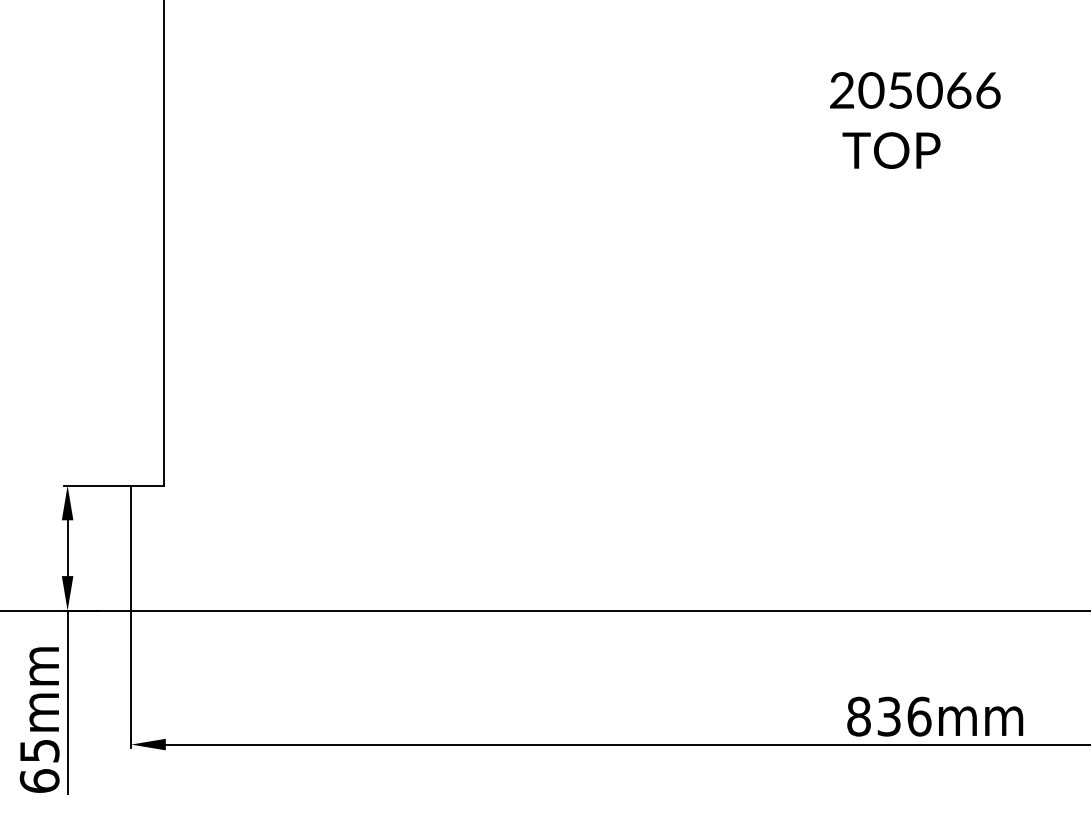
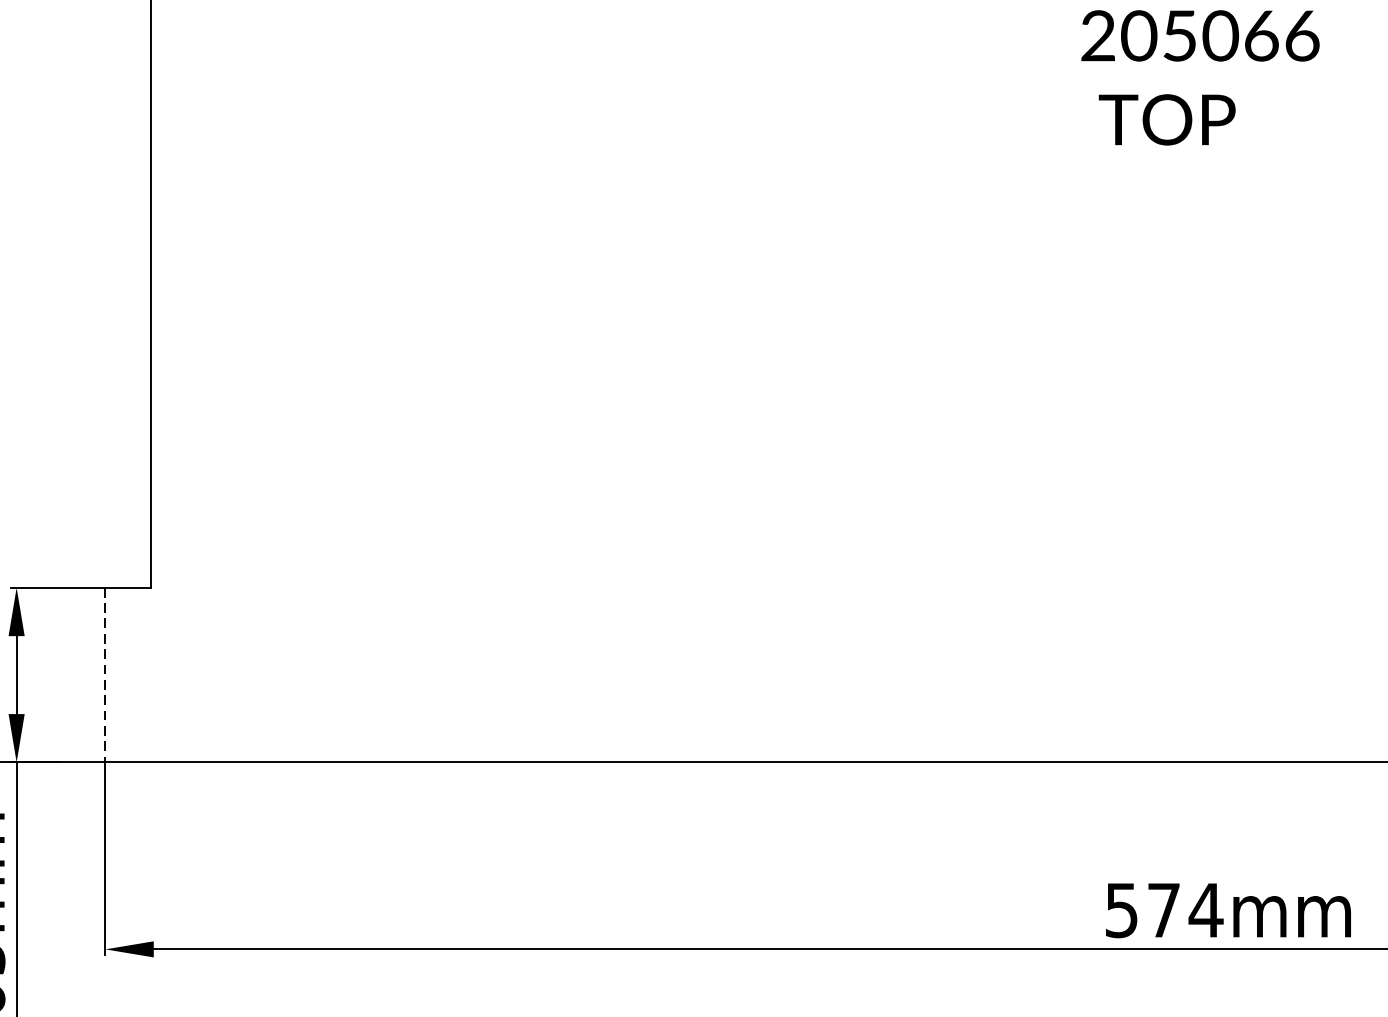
line: (131, 548) -> (105, 675), solid -> dashed
text: (889, 716) -> (1164, 910), 836mm -> 574mm

